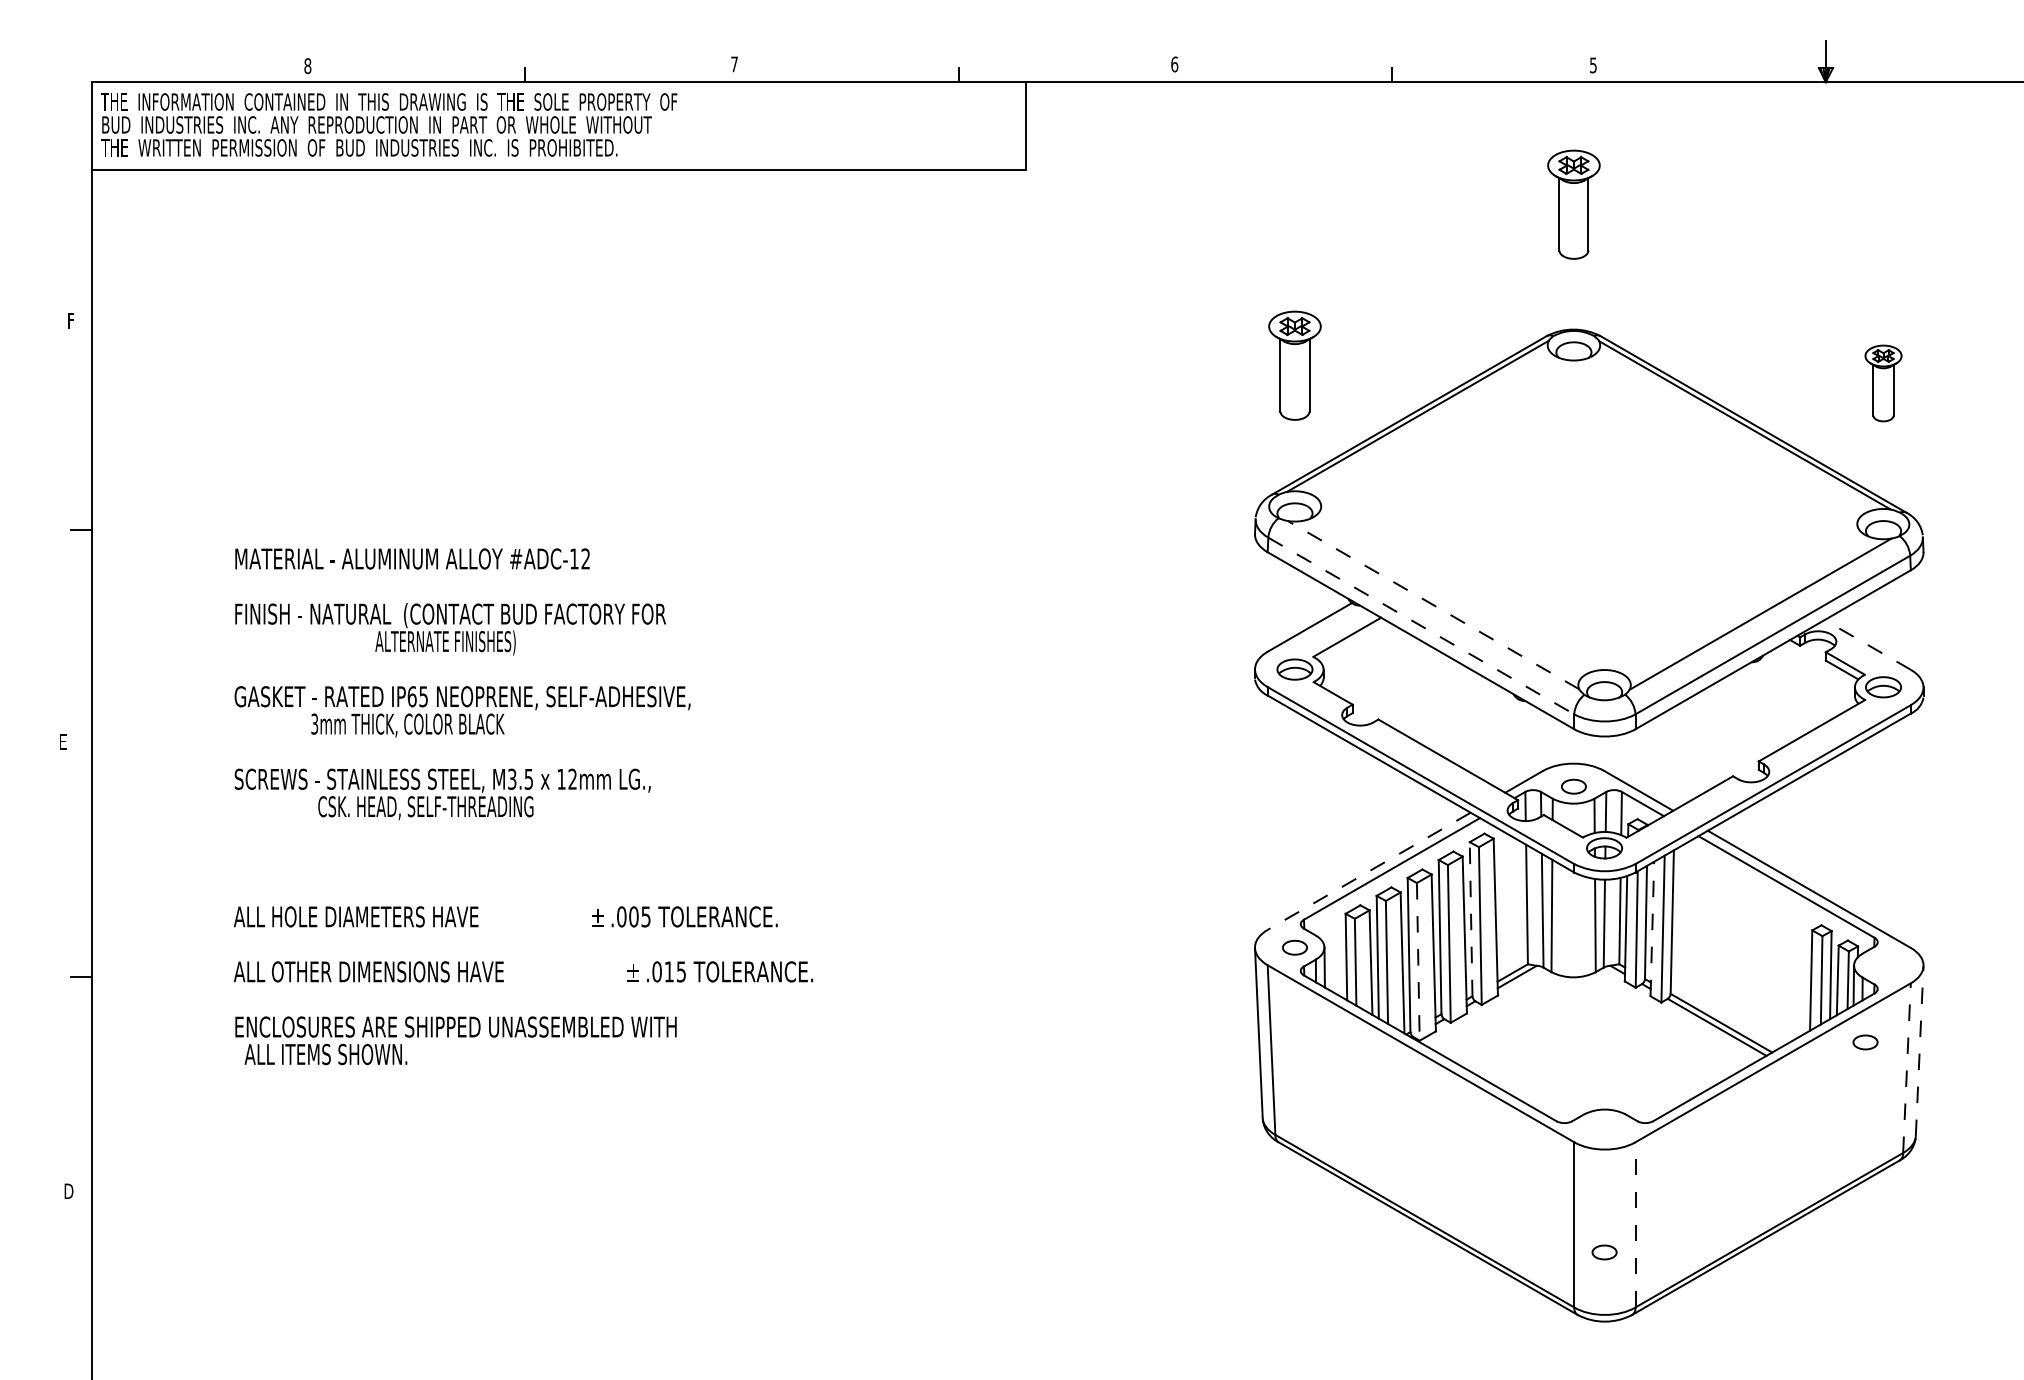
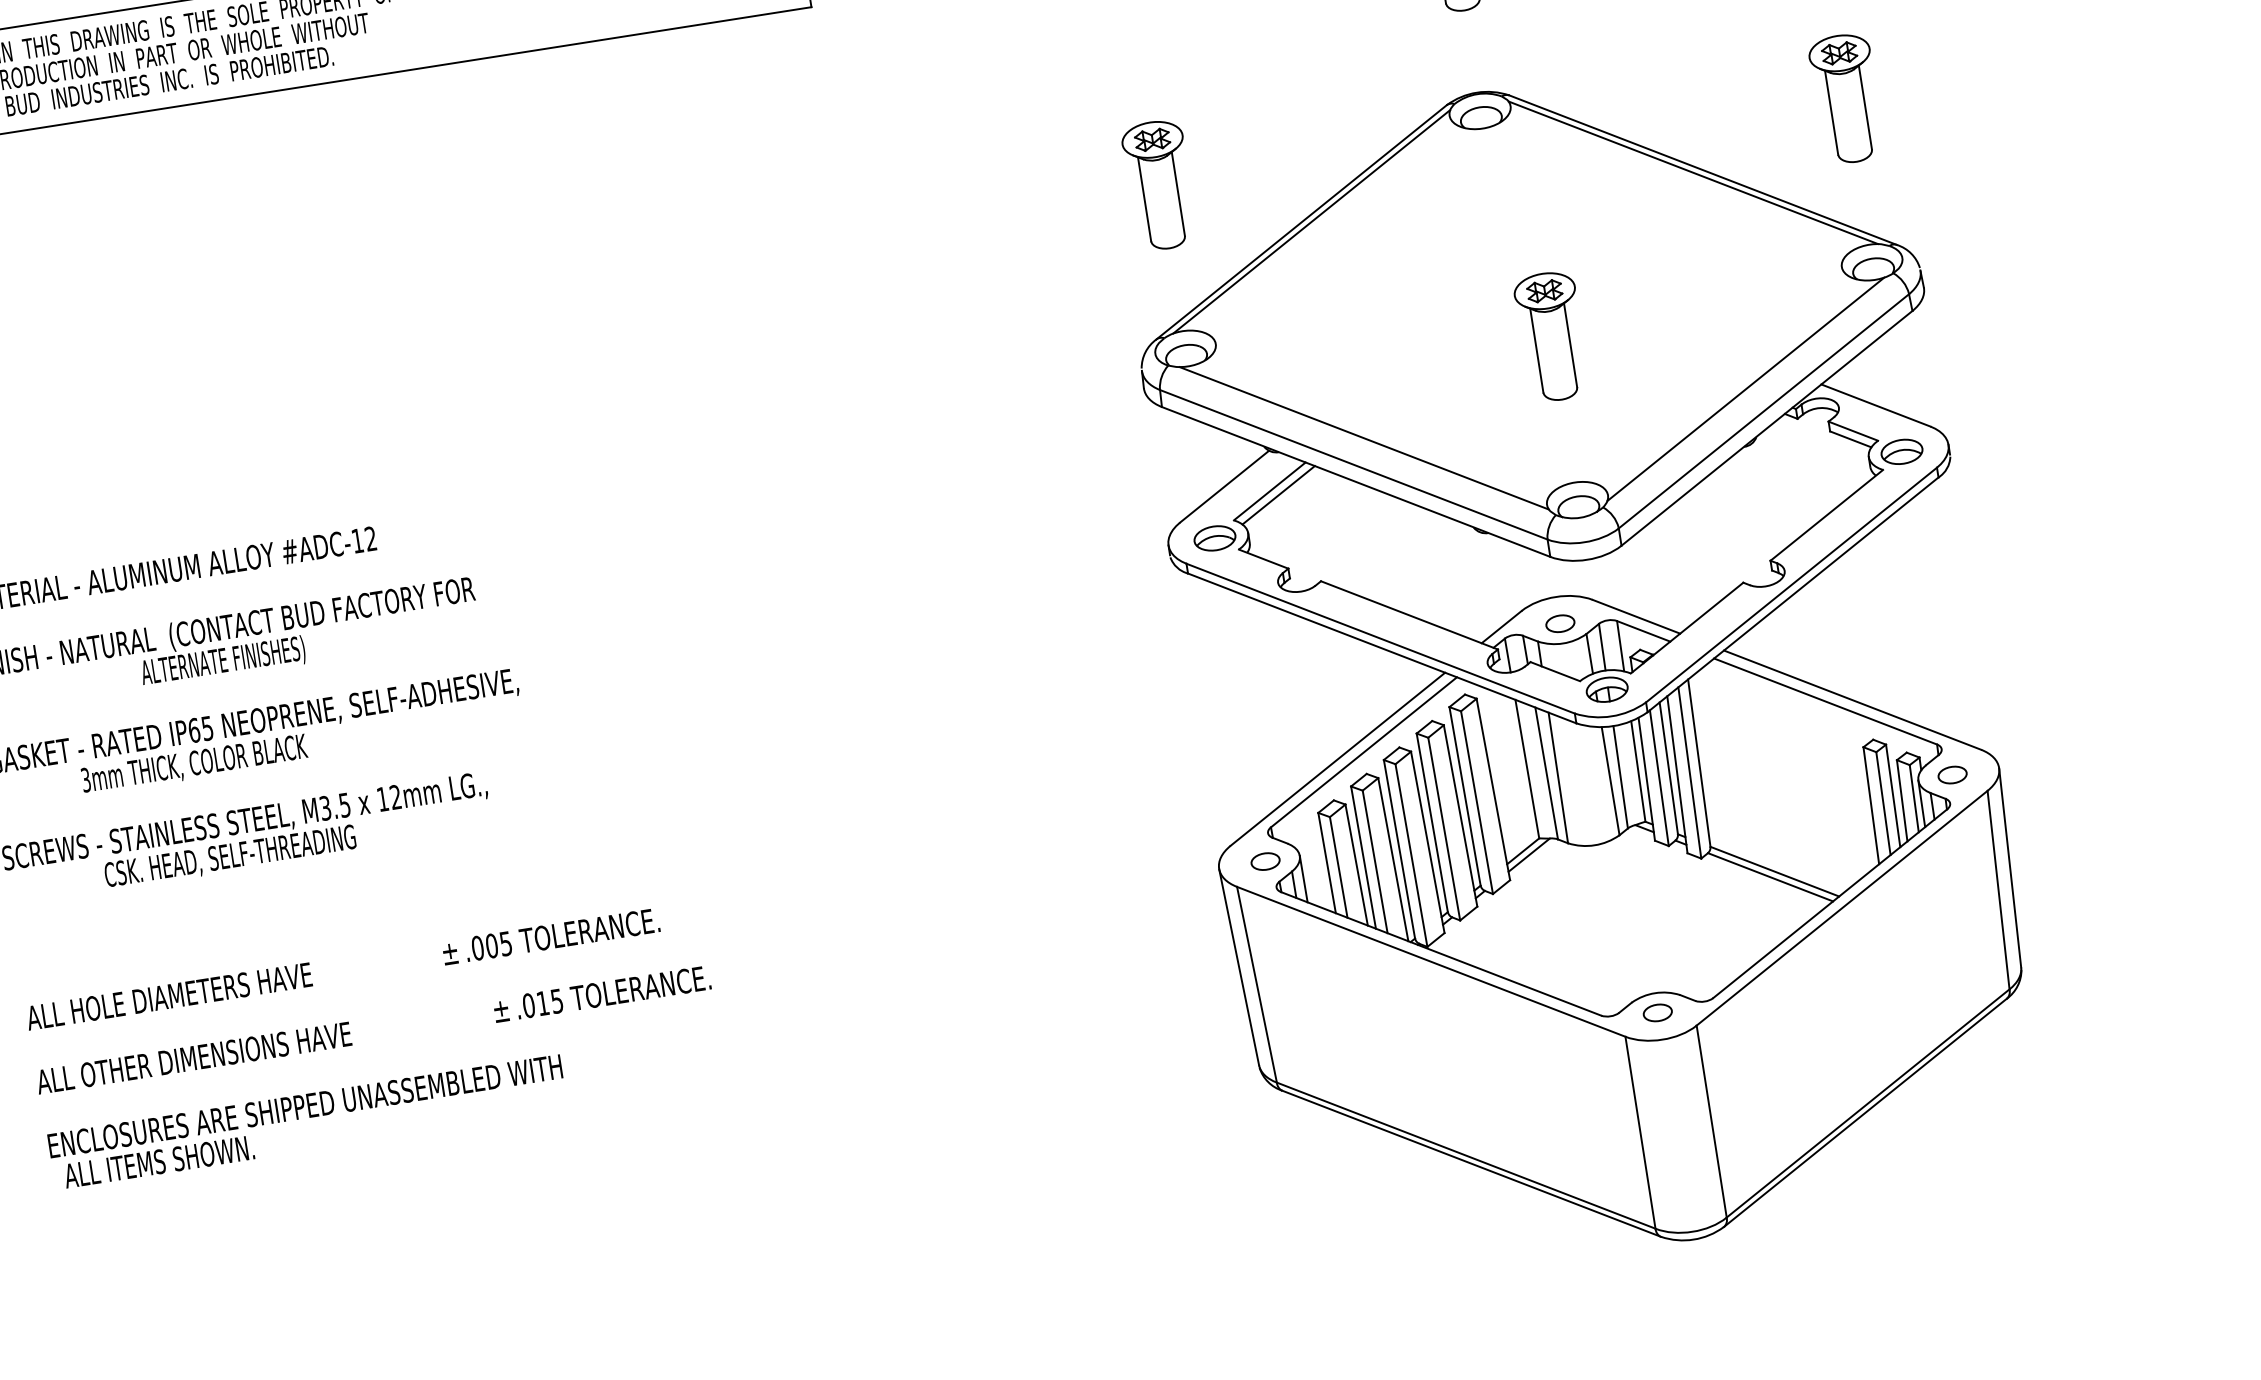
part: (1883, 383) -> (1846, 98), size x1.43
part: (1604, 544) -> (1551, 336), added
line: (1433, 604) -> (1364, 437), dashed -> solid
line: (1421, 626) -> (1354, 465), dashed -> solid
line: (1353, 641) -> (1277, 495), added
line: (1867, 644) -> (1875, 405), dashed -> solid
line: (1368, 871) -> (1337, 759), dashed -> solid
line: (1471, 918) -> (1465, 795), dashed -> solid
line: (1652, 928) -> (1677, 774), dashed -> solid
line: (1418, 961) -> (1411, 855), dashed -> solid
part: (1865, 1042) -> (1952, 775), moved
line: (1919, 1051) -> (2010, 868), dashed -> solid
line: (1906, 1068) -> (1998, 890), dashed -> solid
line: (1635, 1224) -> (1711, 1121), dashed -> solid
part: (1604, 1252) -> (1657, 1012), moved

